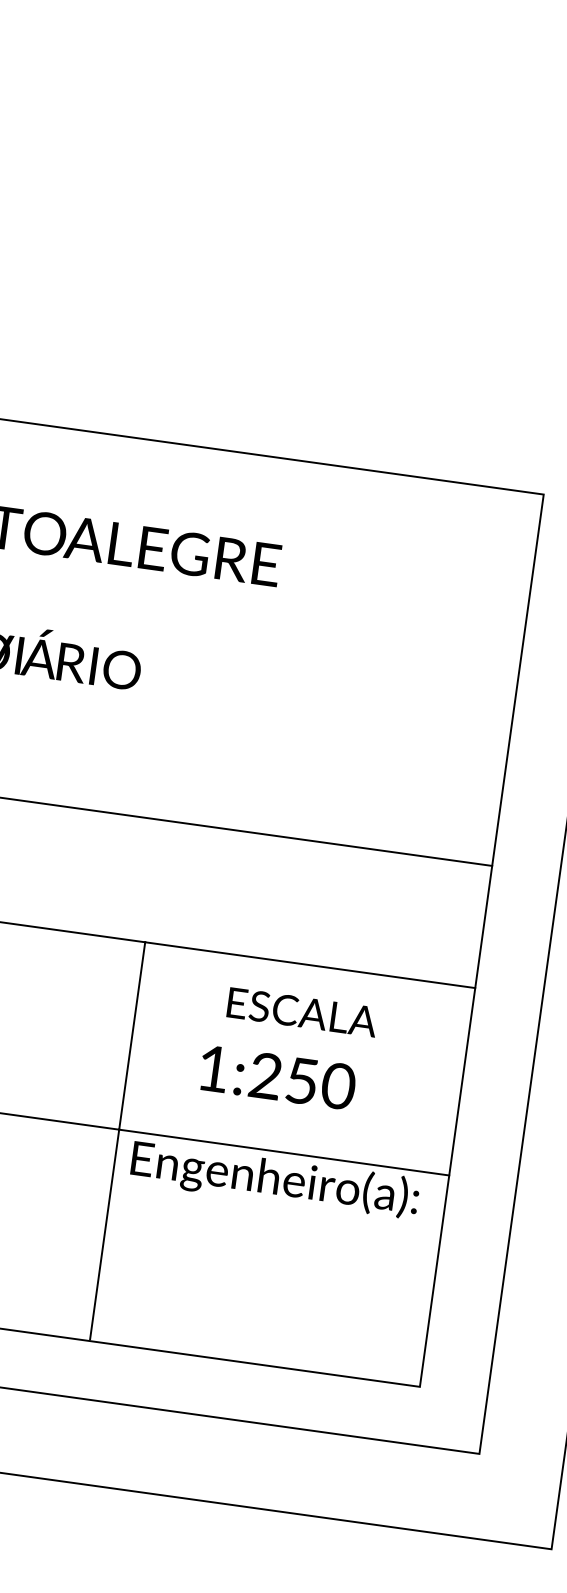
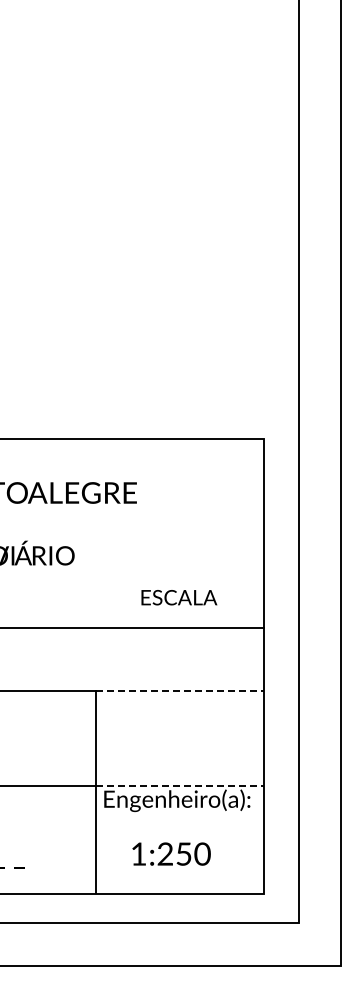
line: (311, 965) -> (180, 690), solid -> dashed
text: (302, 1012) -> (179, 597), moved
text: (277, 1076) -> (171, 853), moved
line: (285, 1153) -> (180, 786), solid -> dashed

